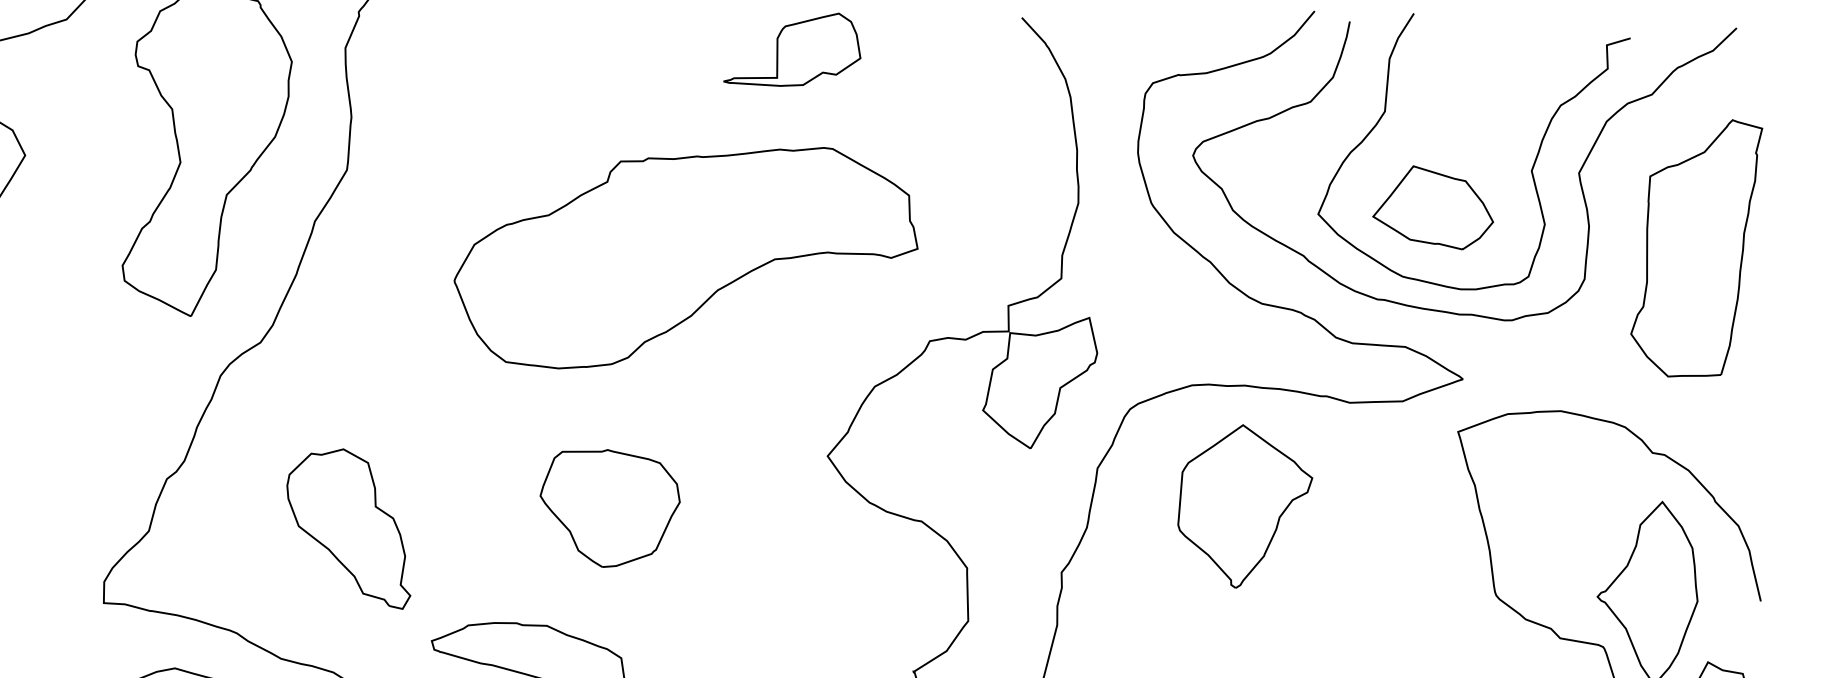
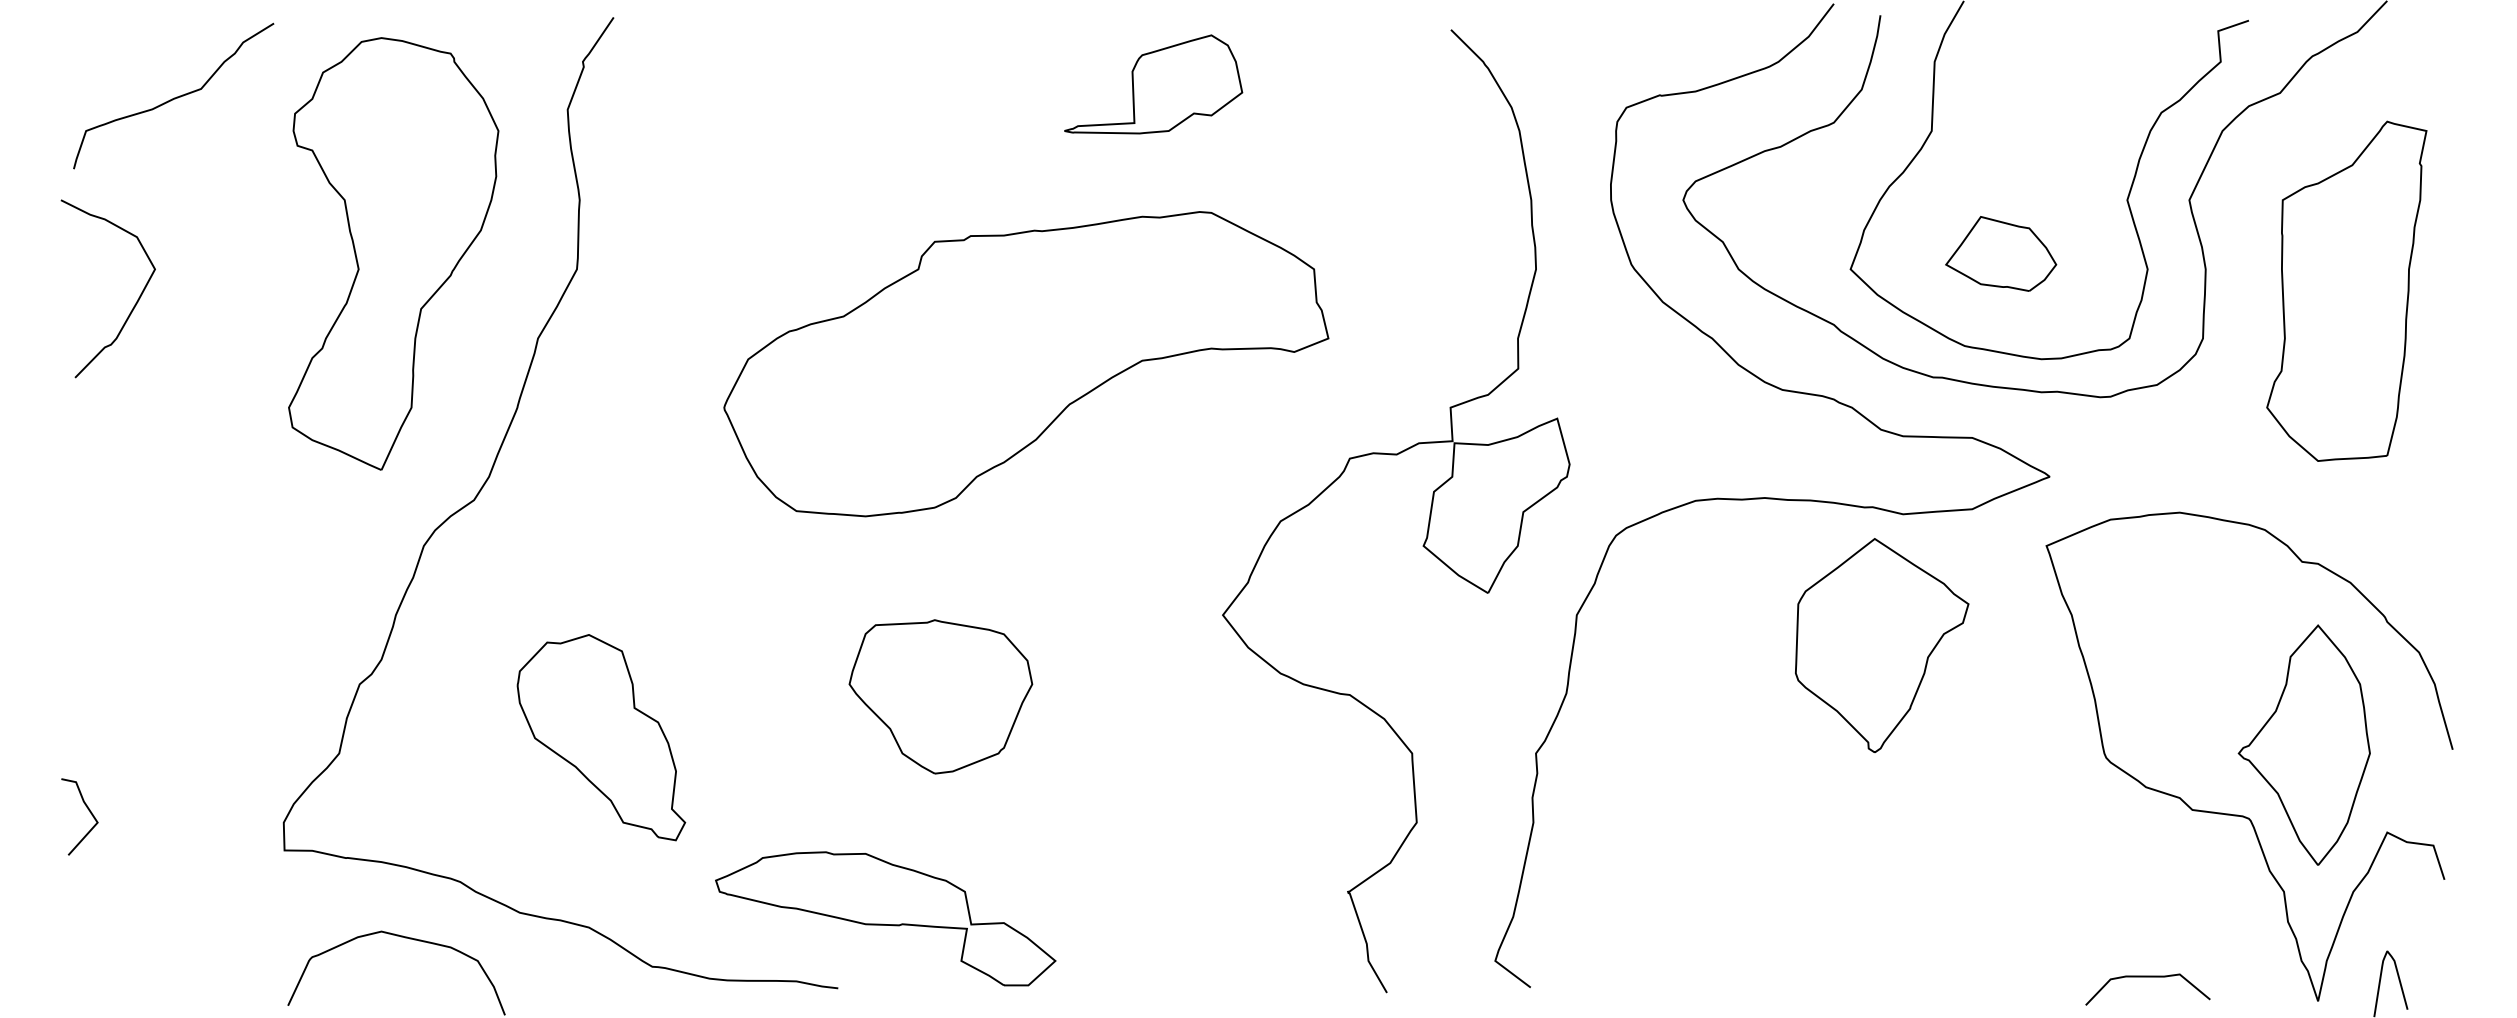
part: (1433, 207) -> (2000, 253), size x0.7
part: (1245, 506) -> (1882, 645), moved

